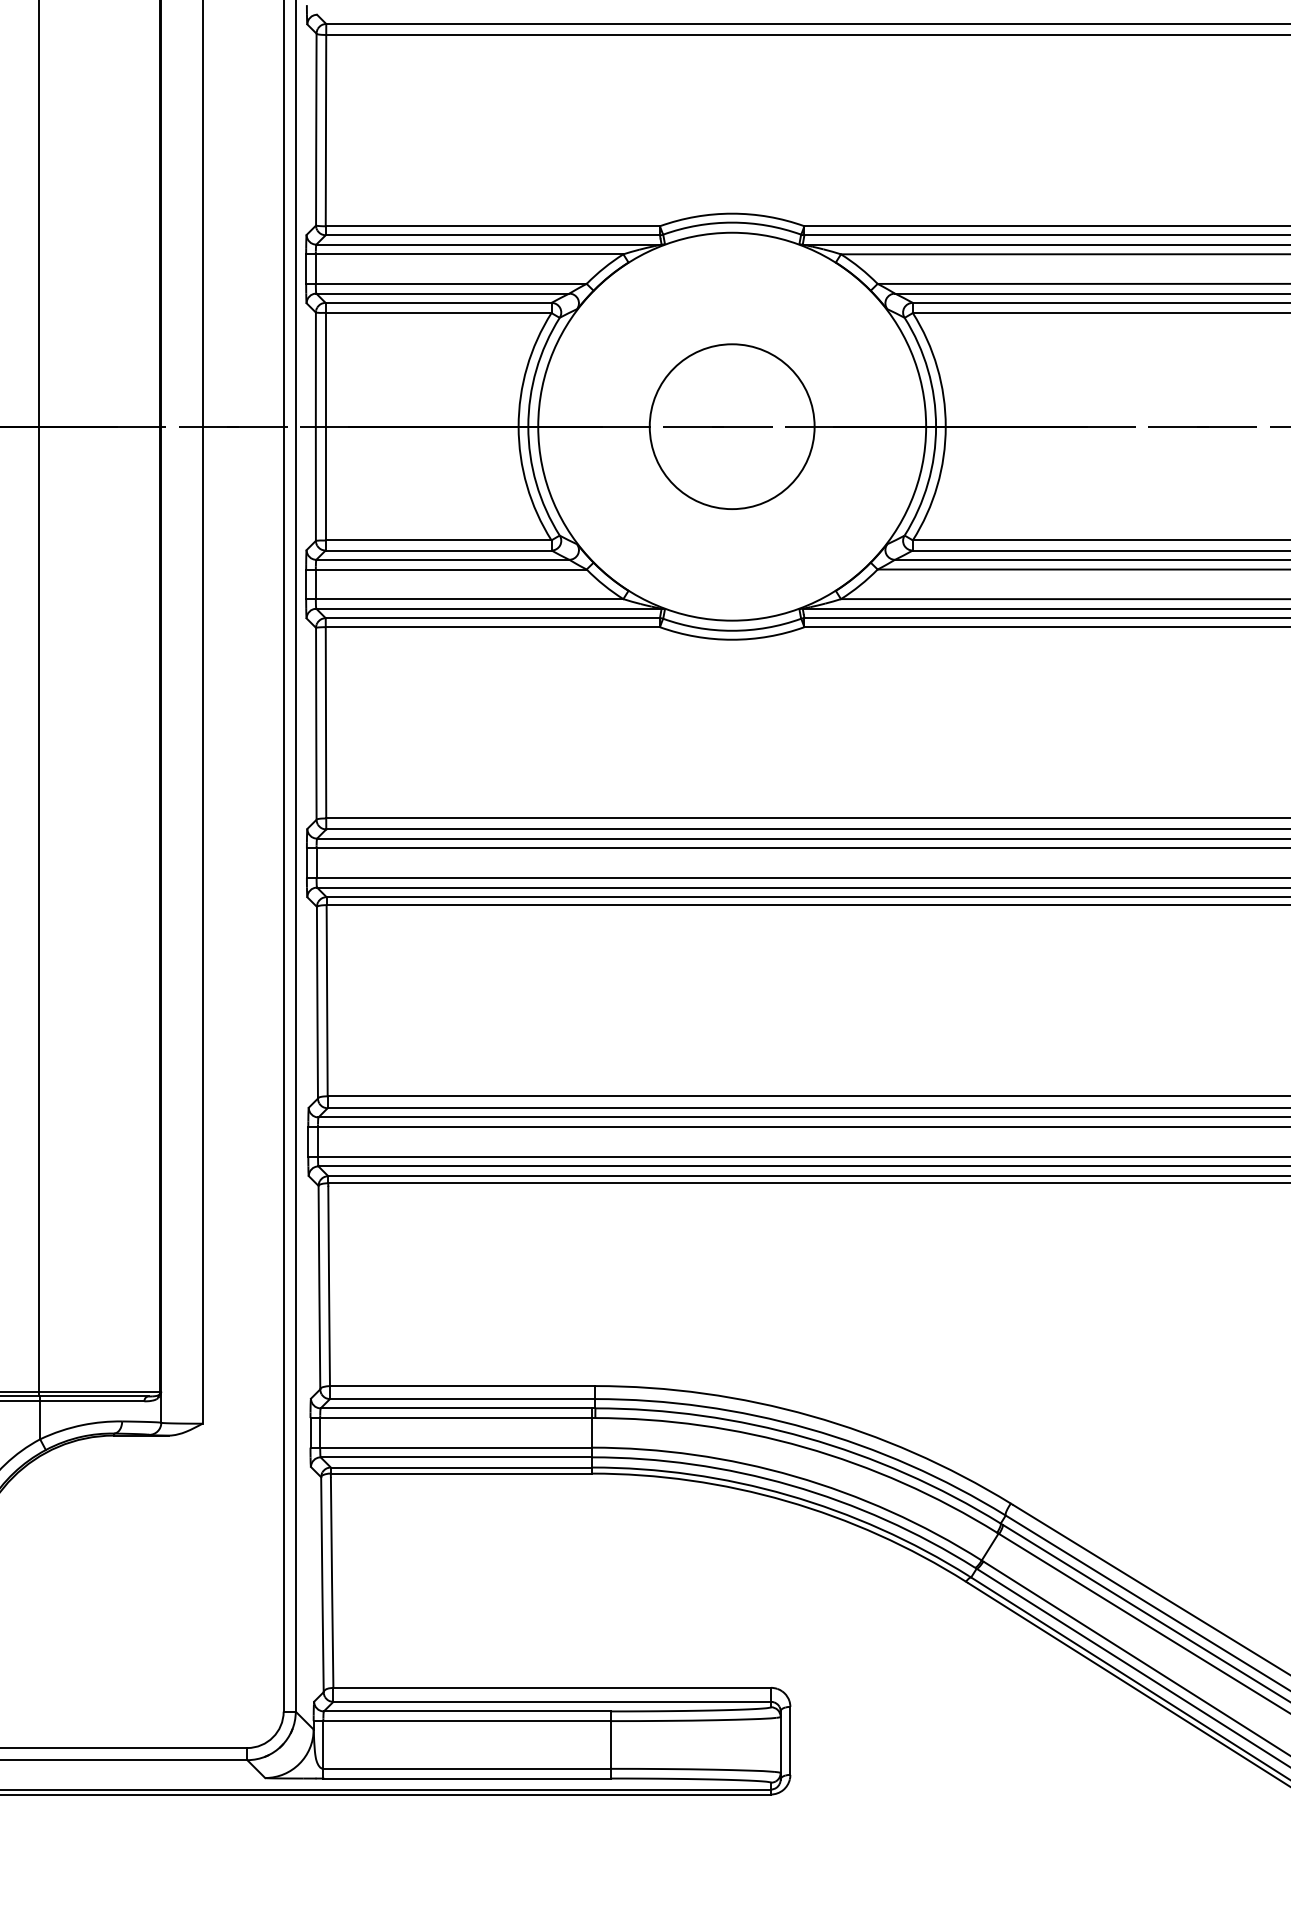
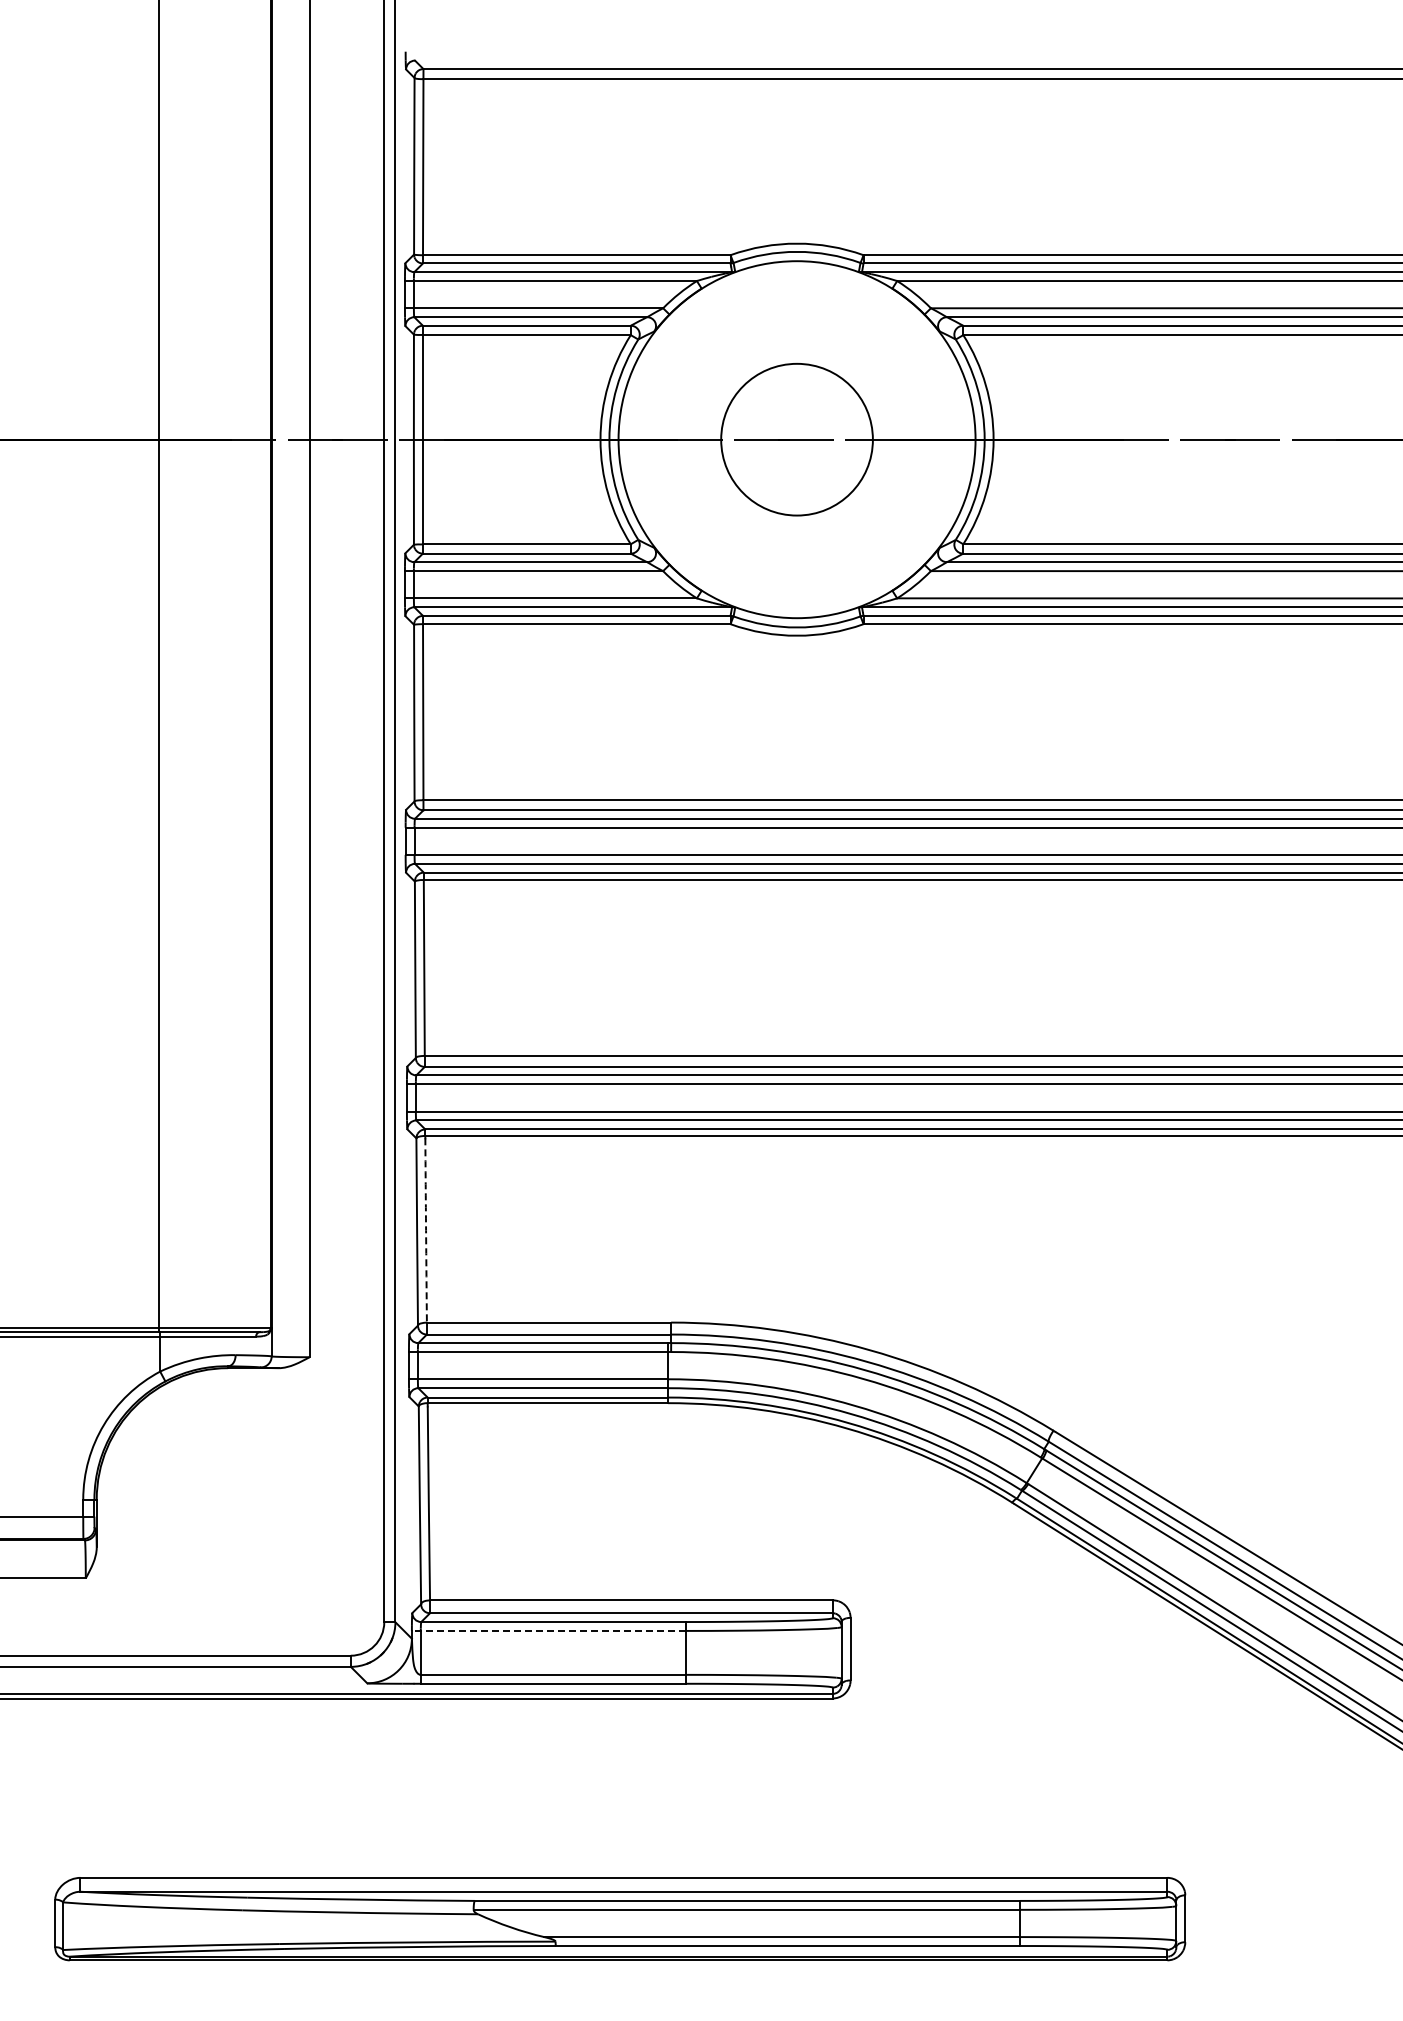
arc: (329, 1285) -> (426, 1230), solid -> dashed
line: (462, 1720) -> (548, 1630), solid -> dashed

